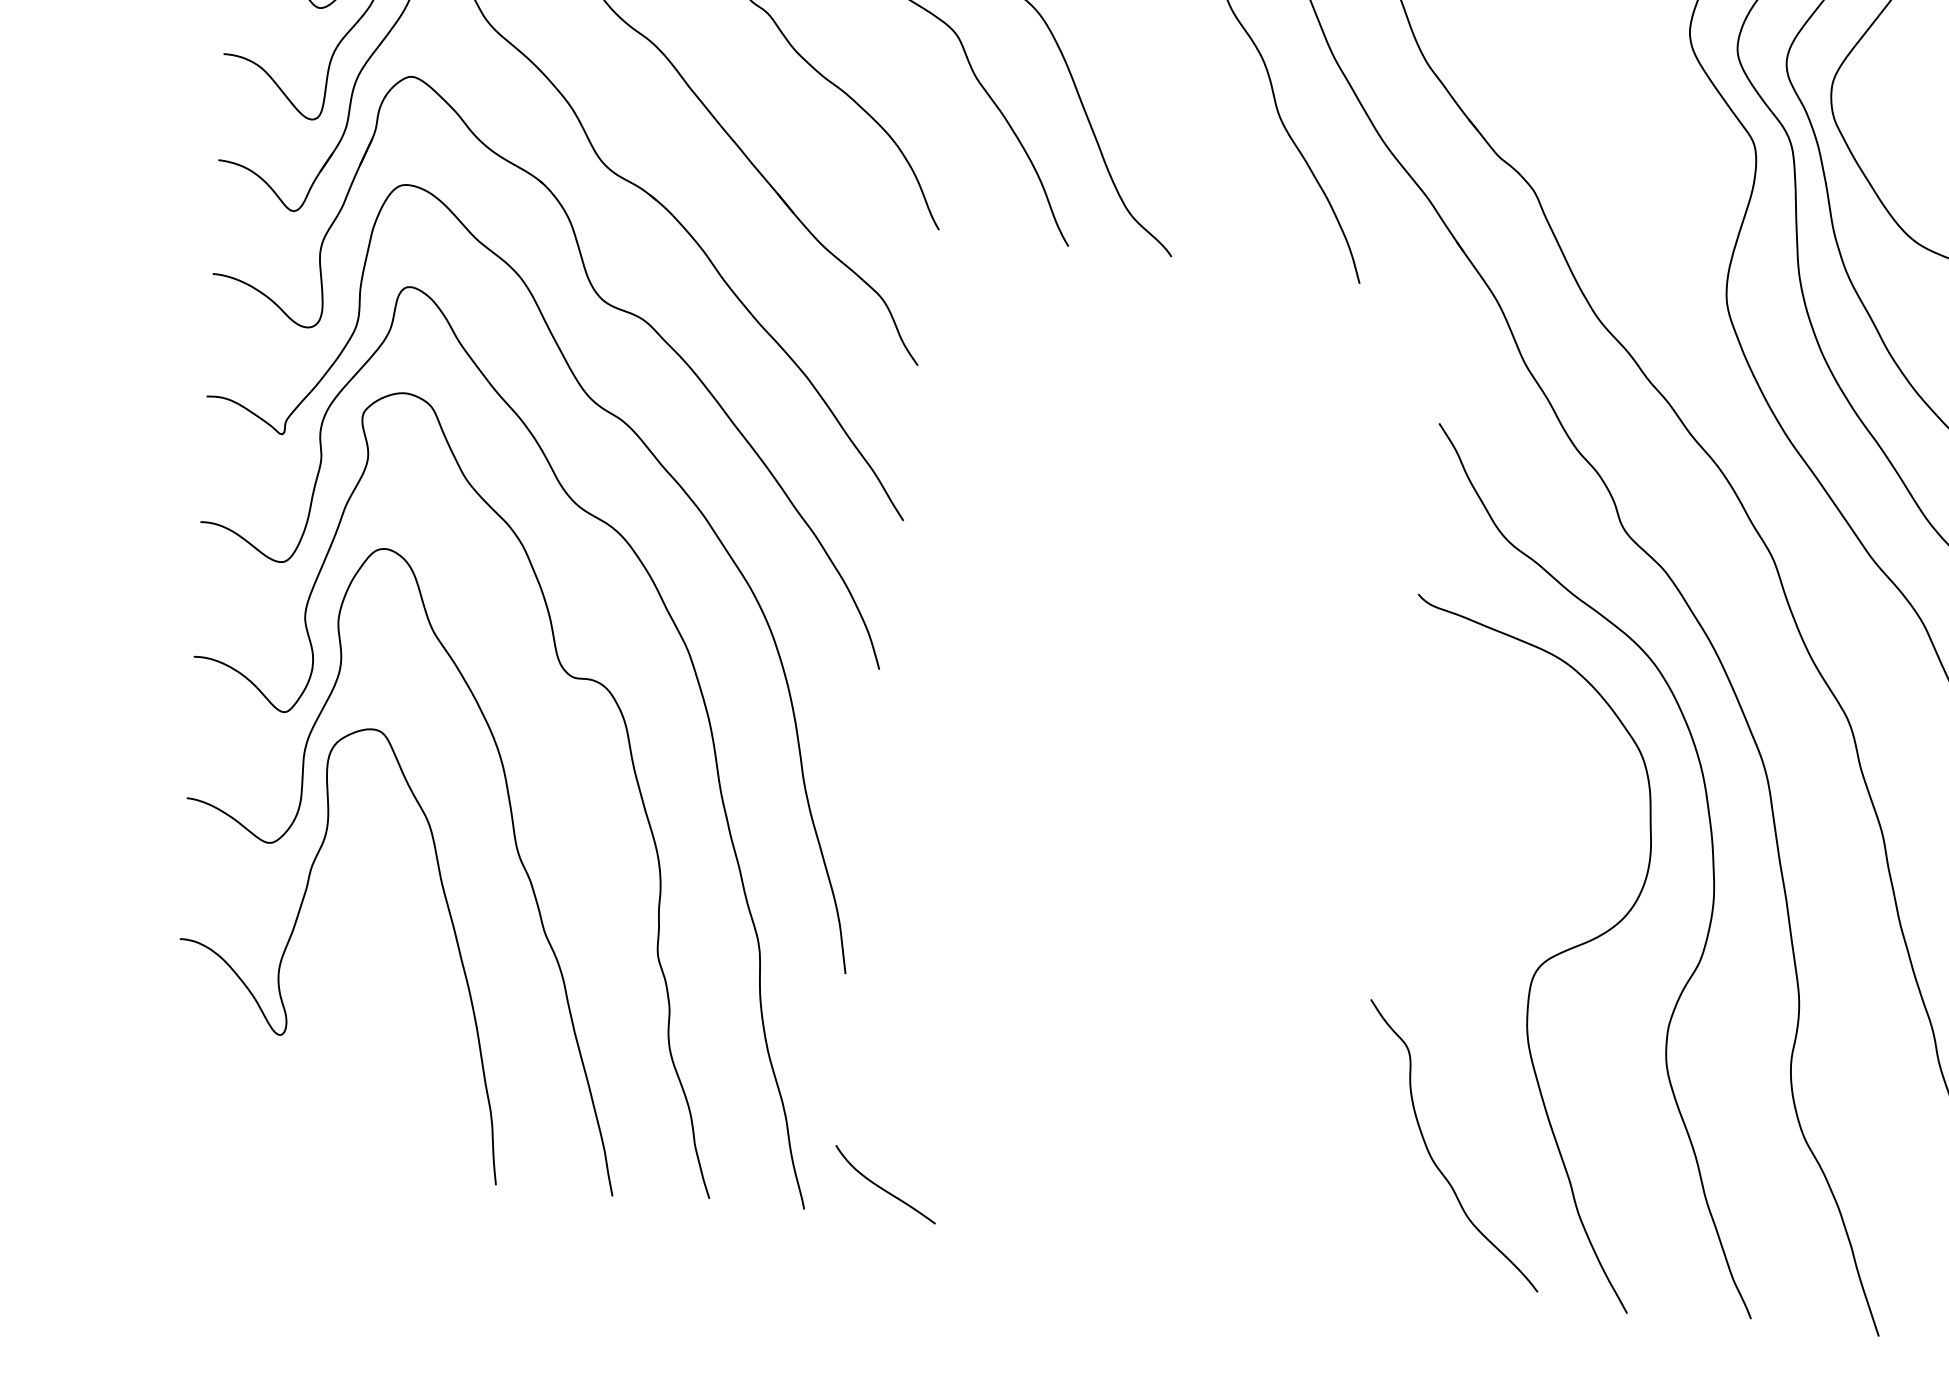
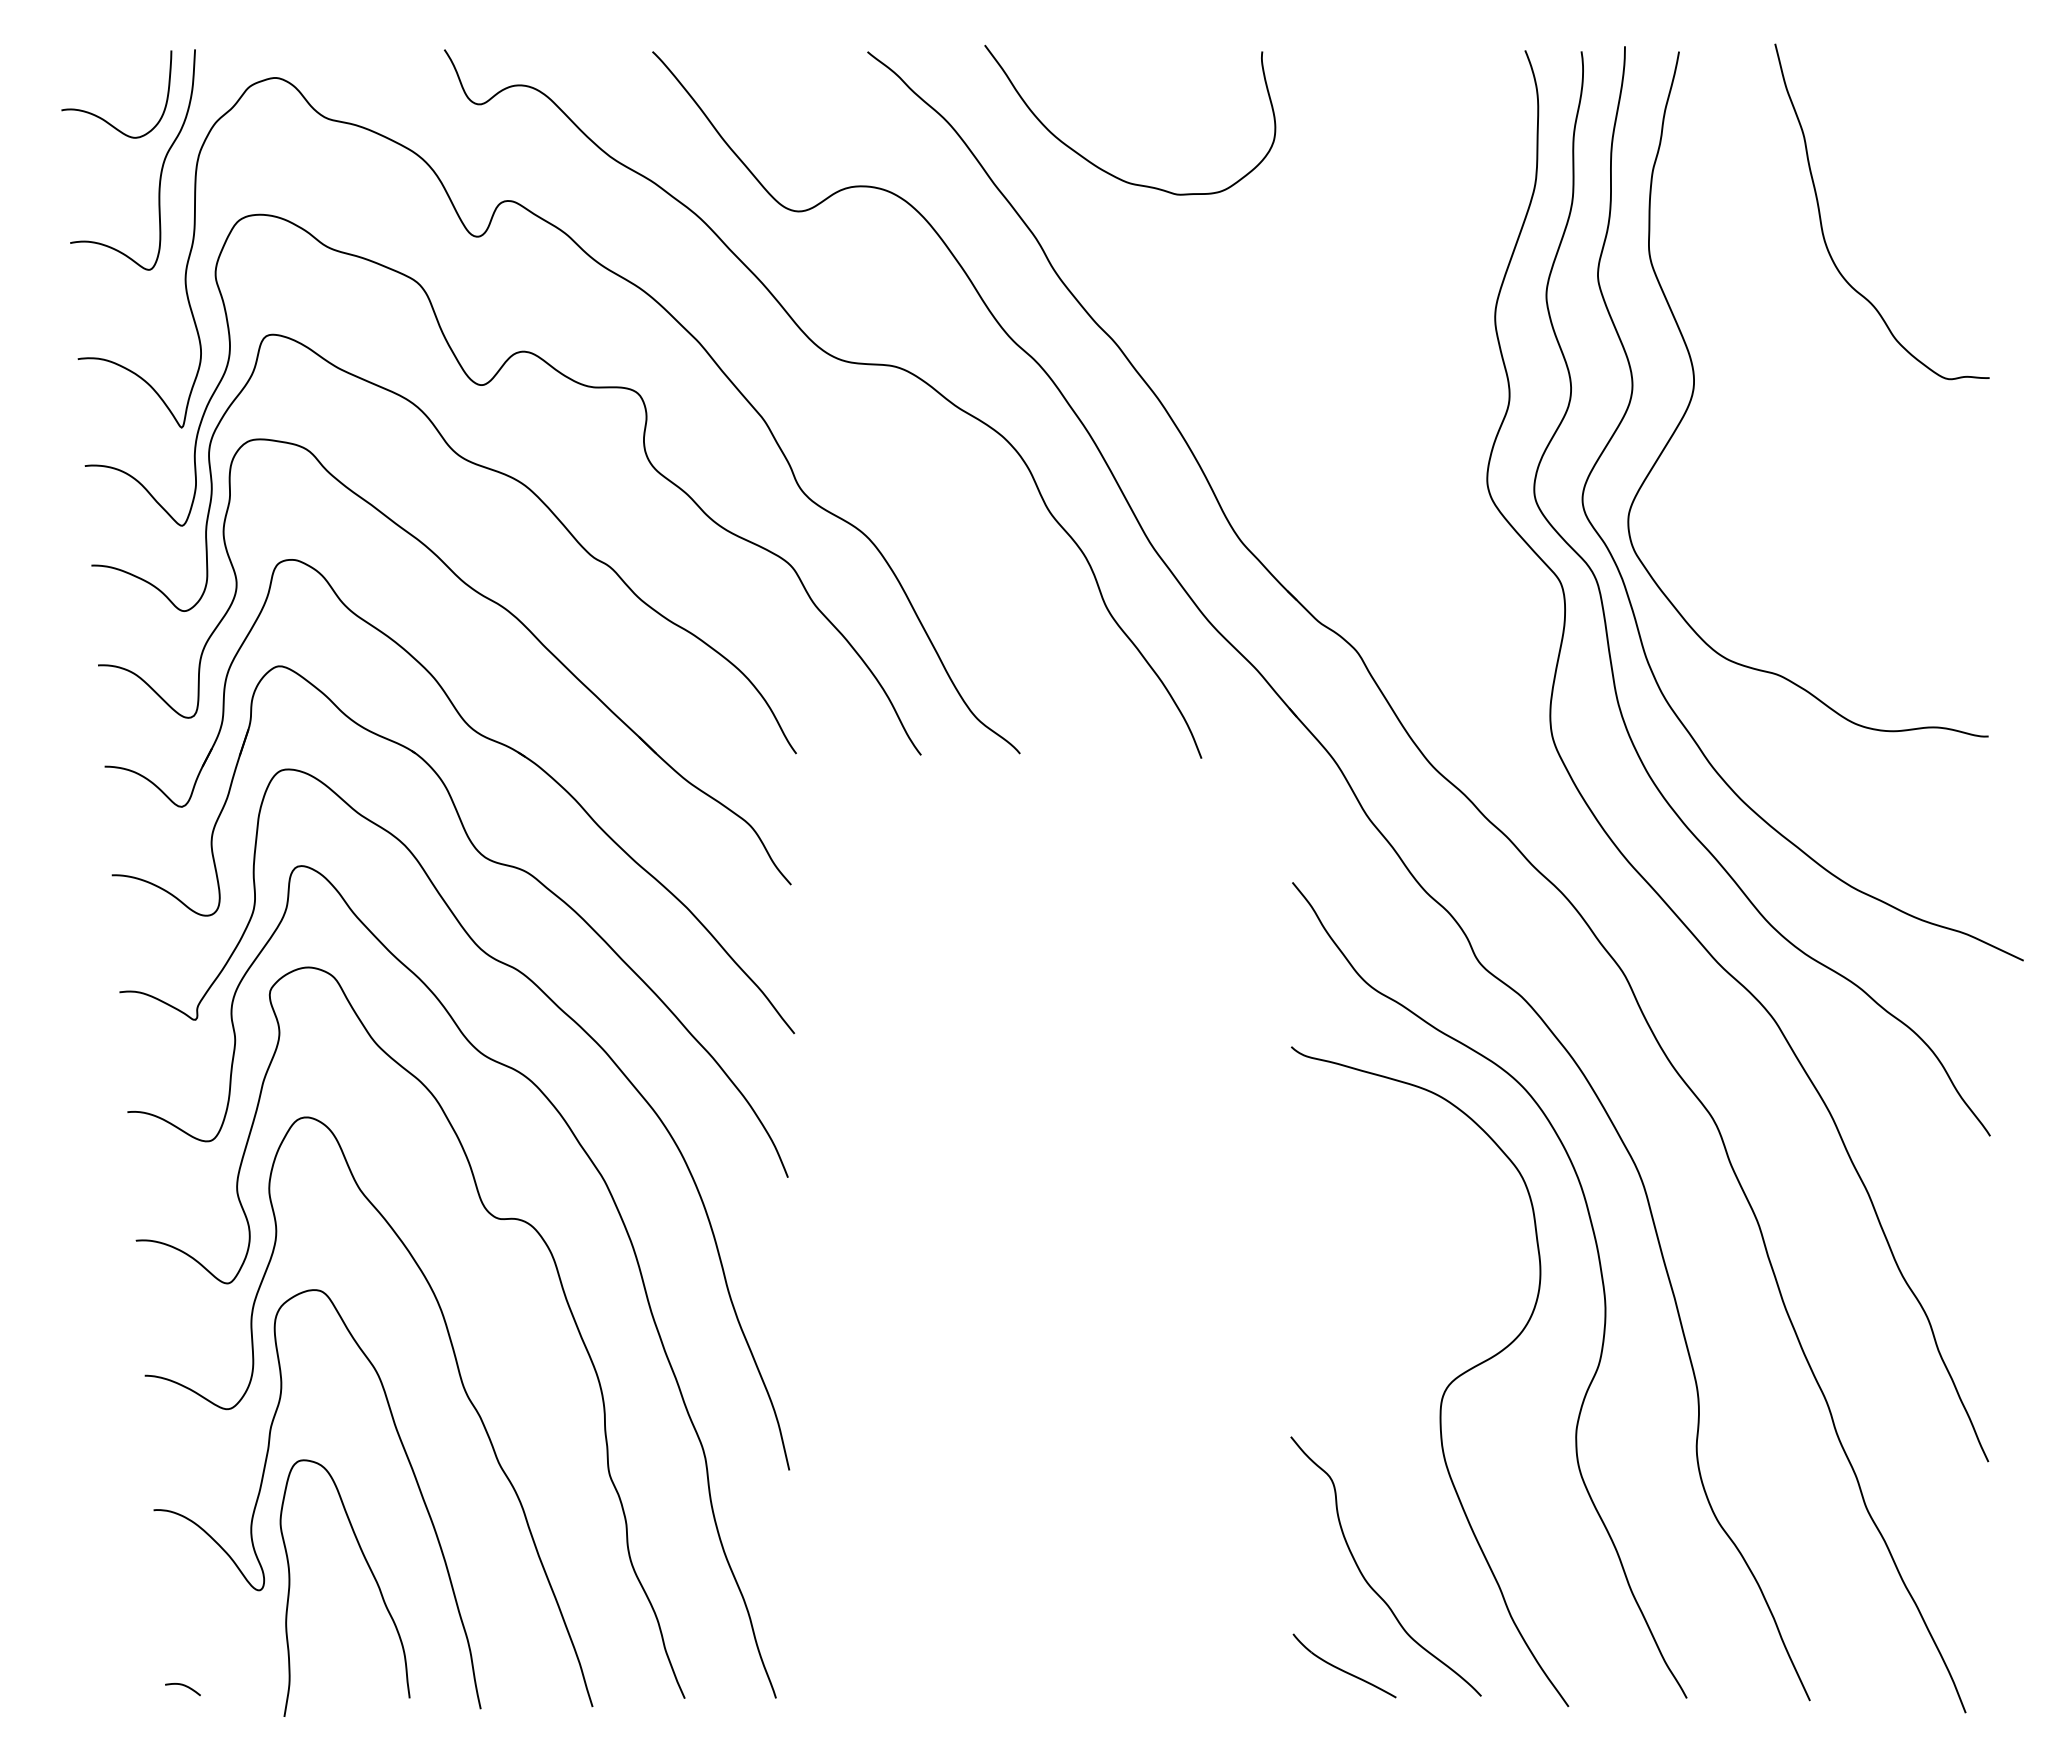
curve: (398, 1031) -> (371, 1573), added
curve: (189, 1125) -> (183, 1686), added
part: (885, 1184) -> (1344, 1665), moved

